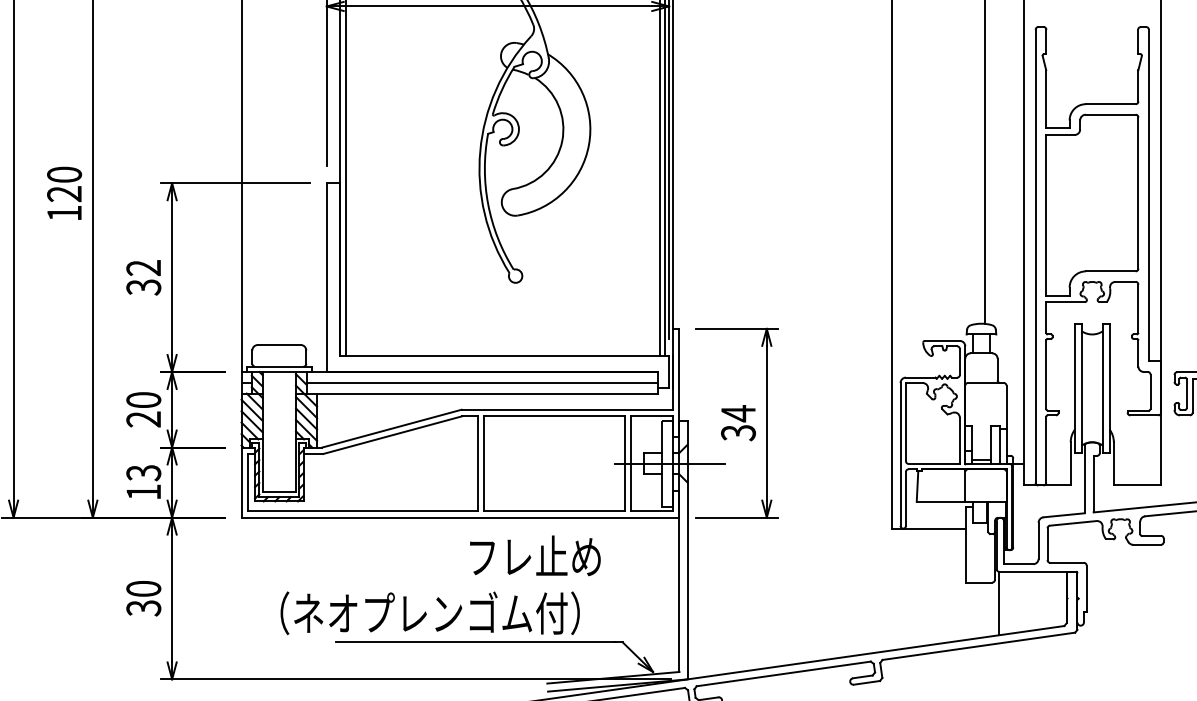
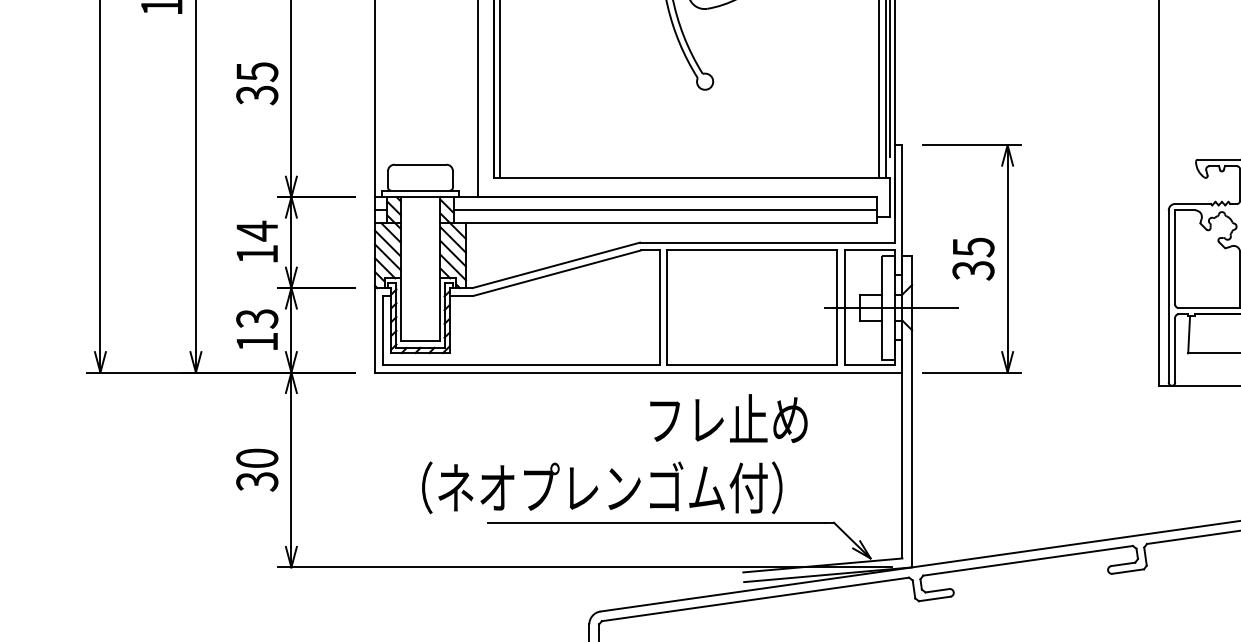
text: (143, 268) -> (256, 72), 32 -> 35
text: (143, 409) -> (256, 242), 20 -> 14
text: (738, 413) -> (973, 247), 34 -> 35

